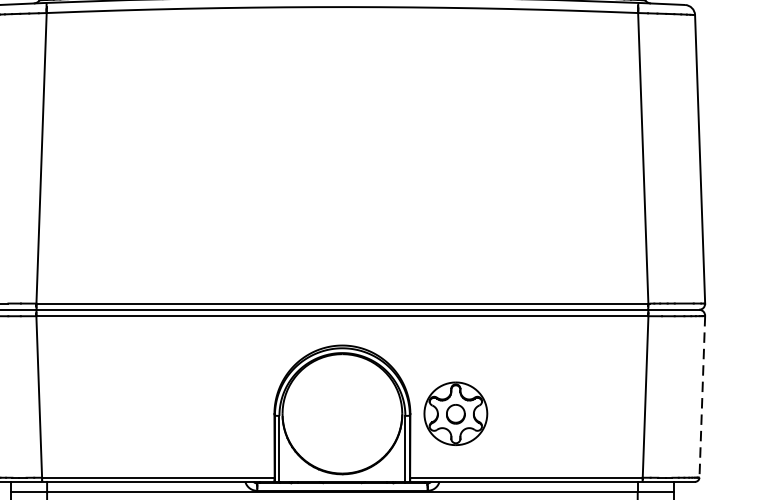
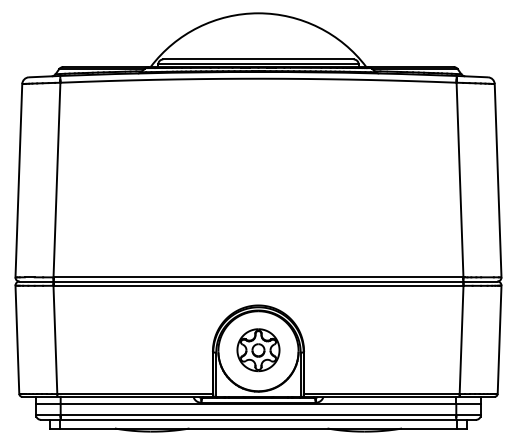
line: (702, 397) -> (499, 340), dashed -> solid
part: (455, 414) -> (258, 350), moved

